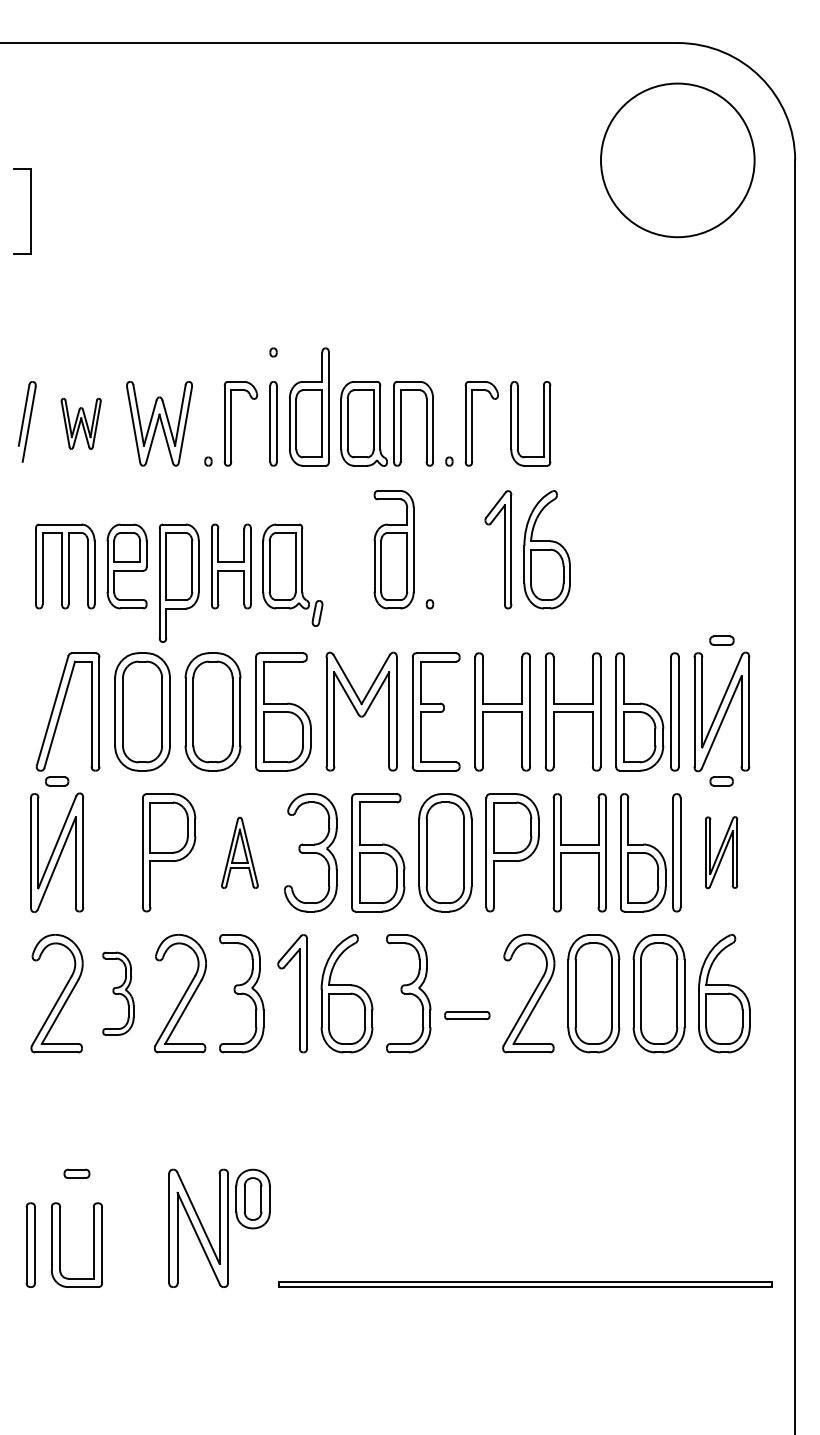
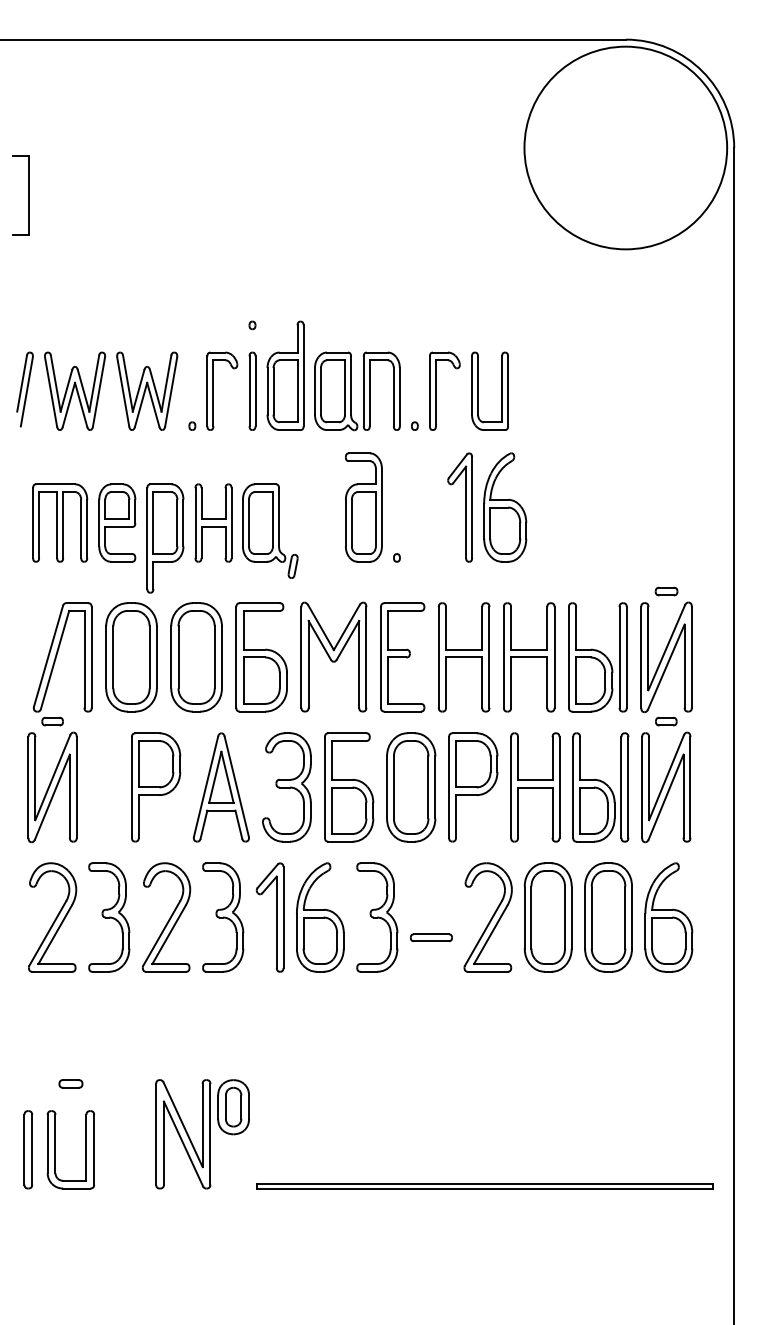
circle: (677, 160) -> (625, 148), size x1.43
part: (80, 423) -> (74, 390), size x1.67
part: (239, 852) -> (221, 787), size x1.67
part: (721, 852) -> (666, 787), size x1.67
part: (118, 993) -> (109, 917), size x1.43

